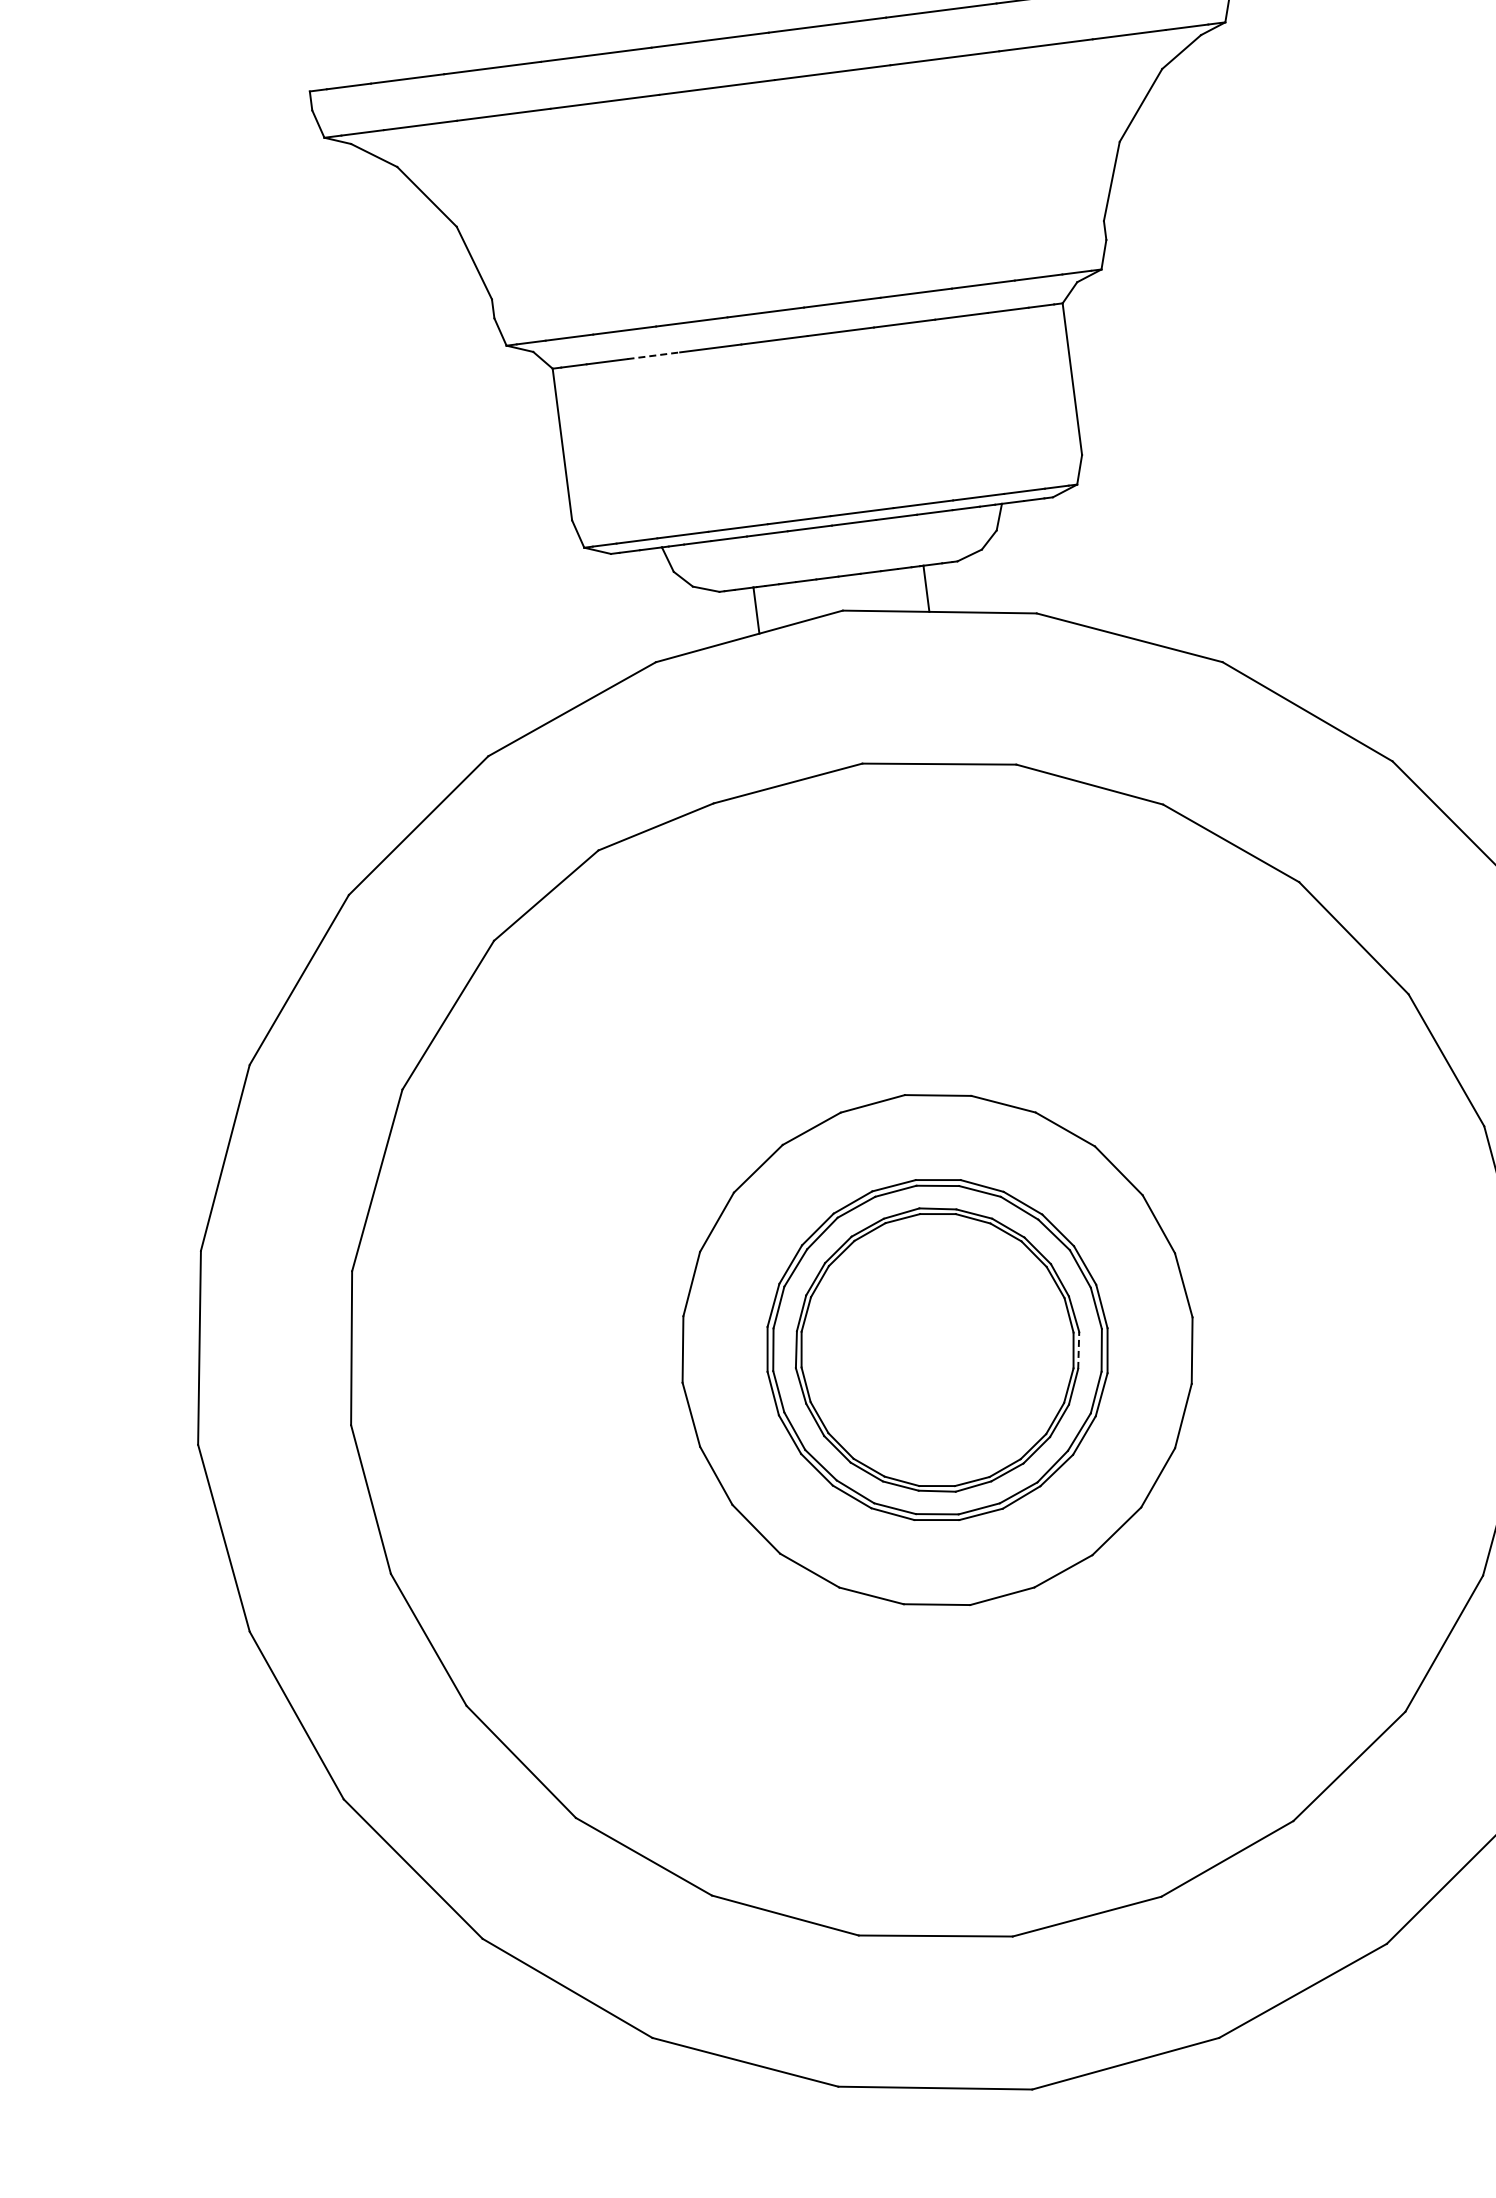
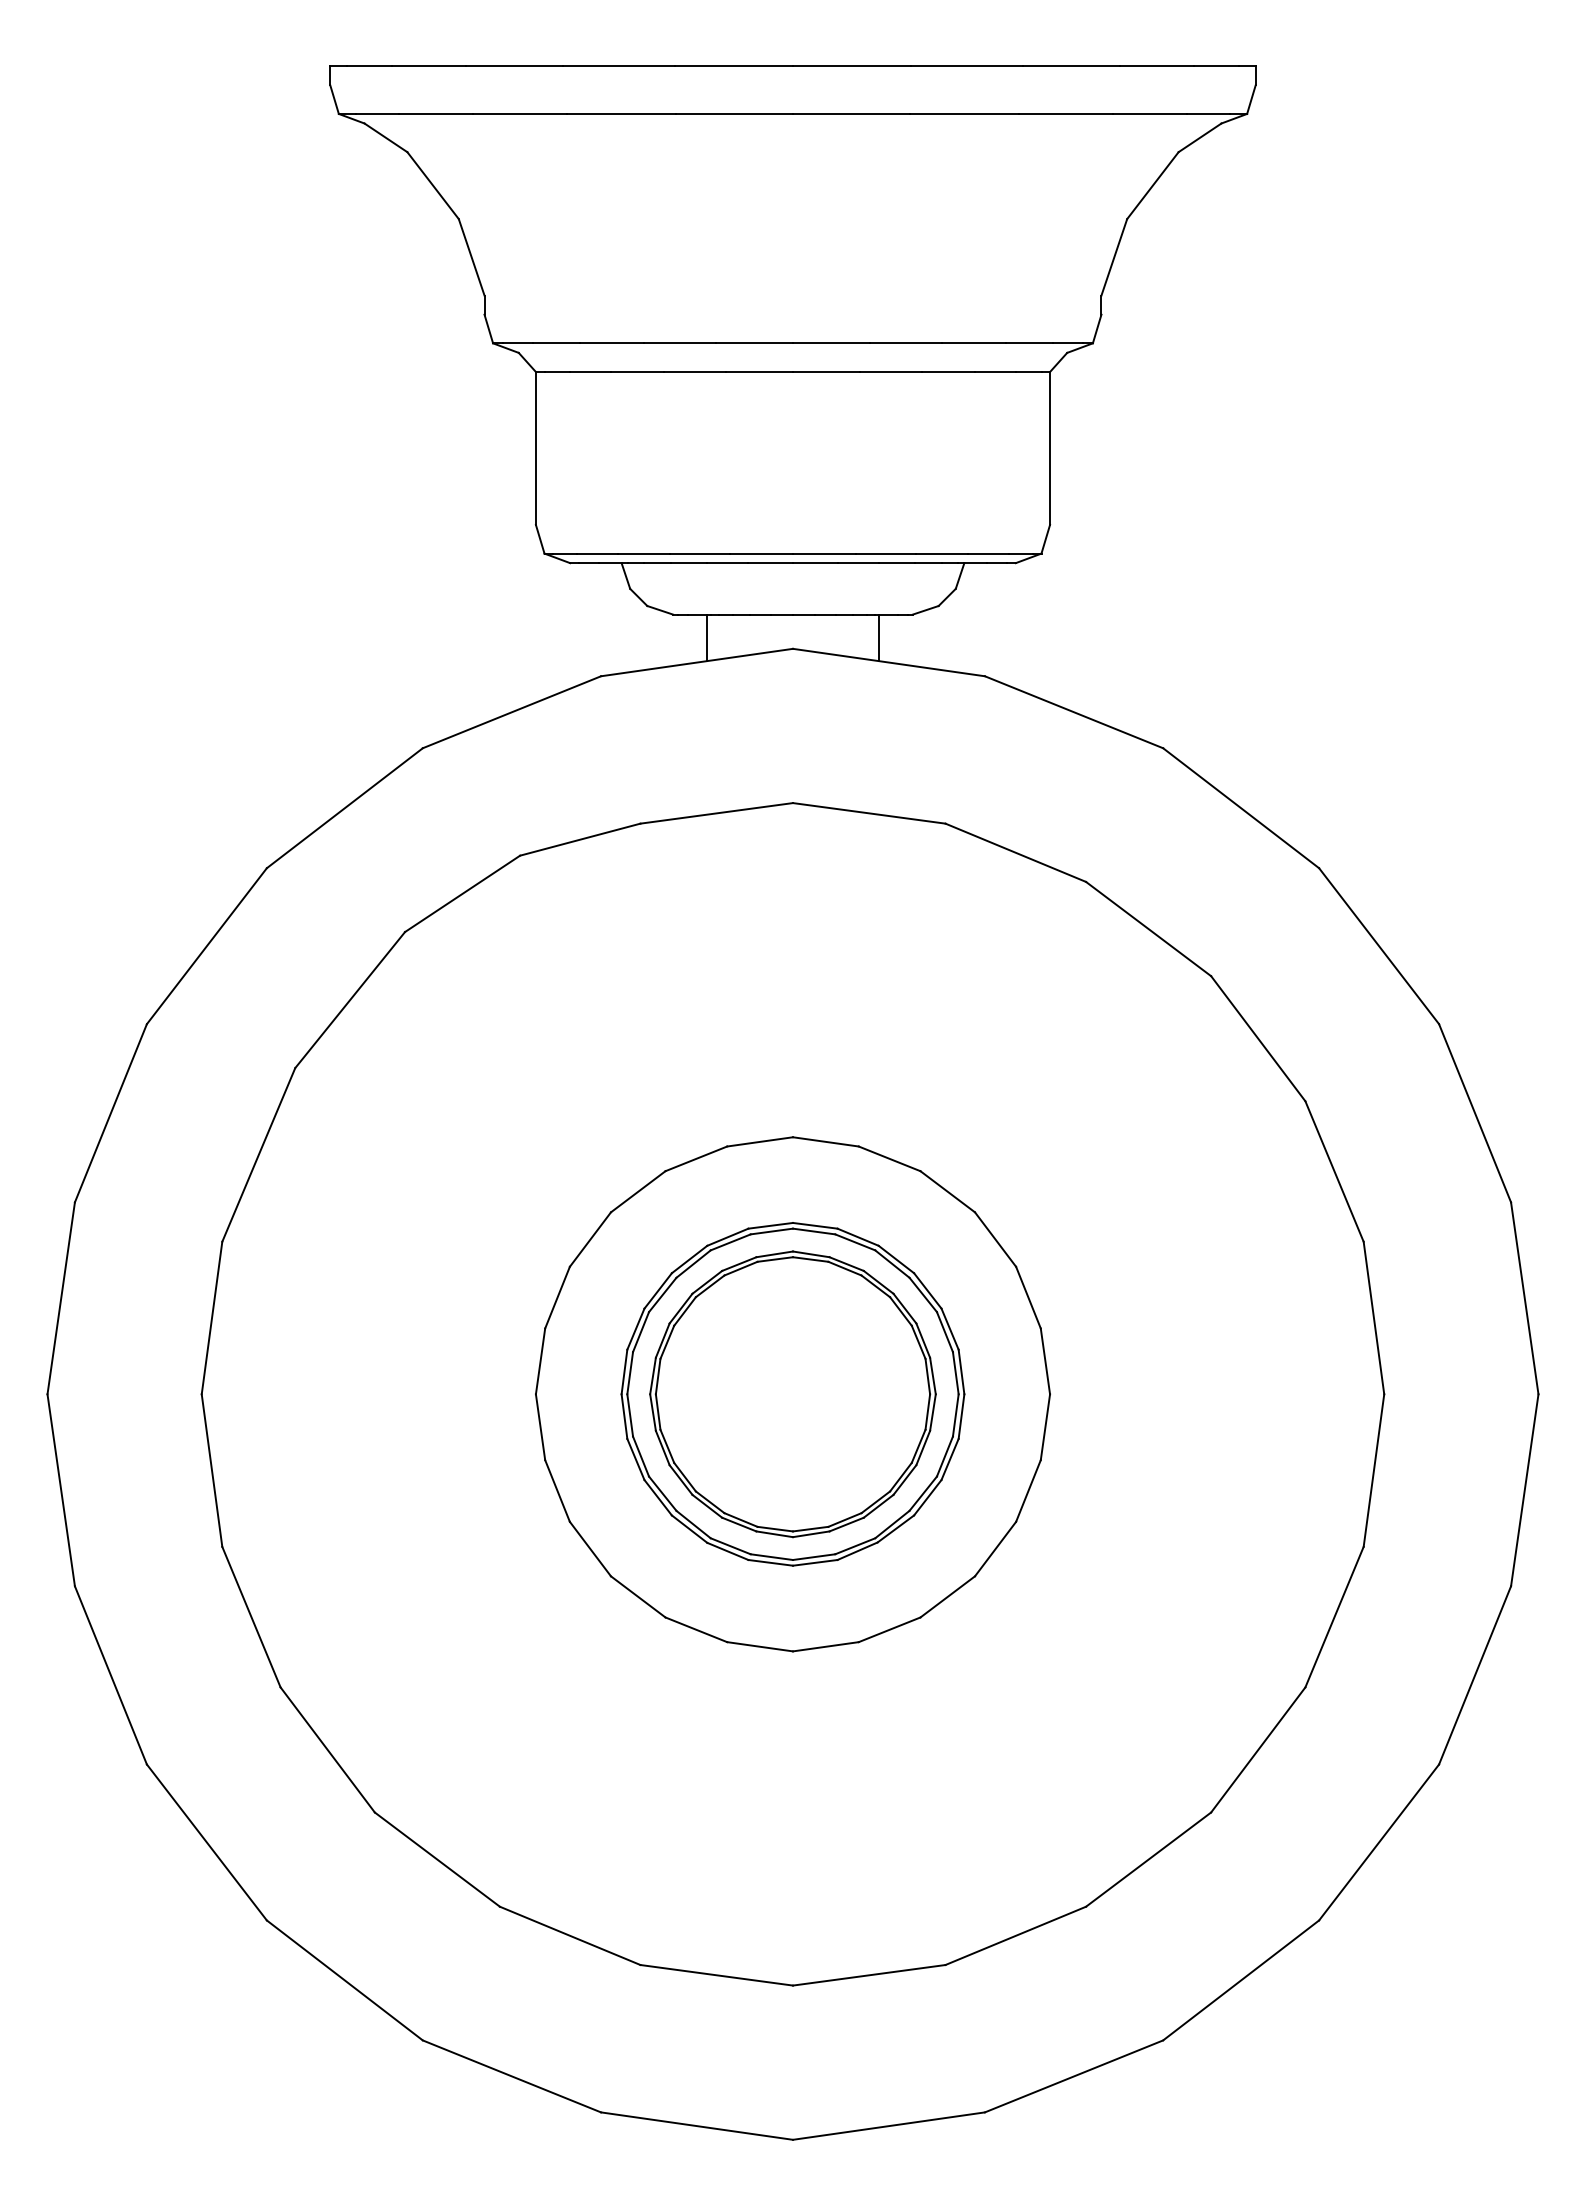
line: (653, 356) -> (637, 372), dashed -> solid
line: (1078, 1350) -> (932, 1412), dashed -> solid

